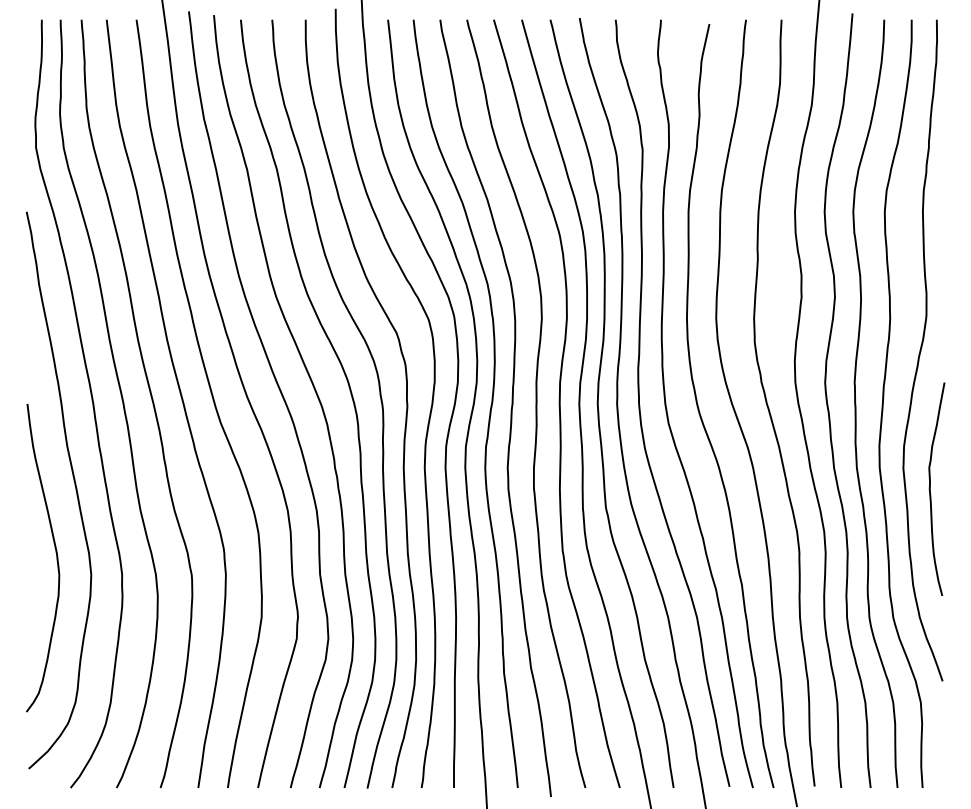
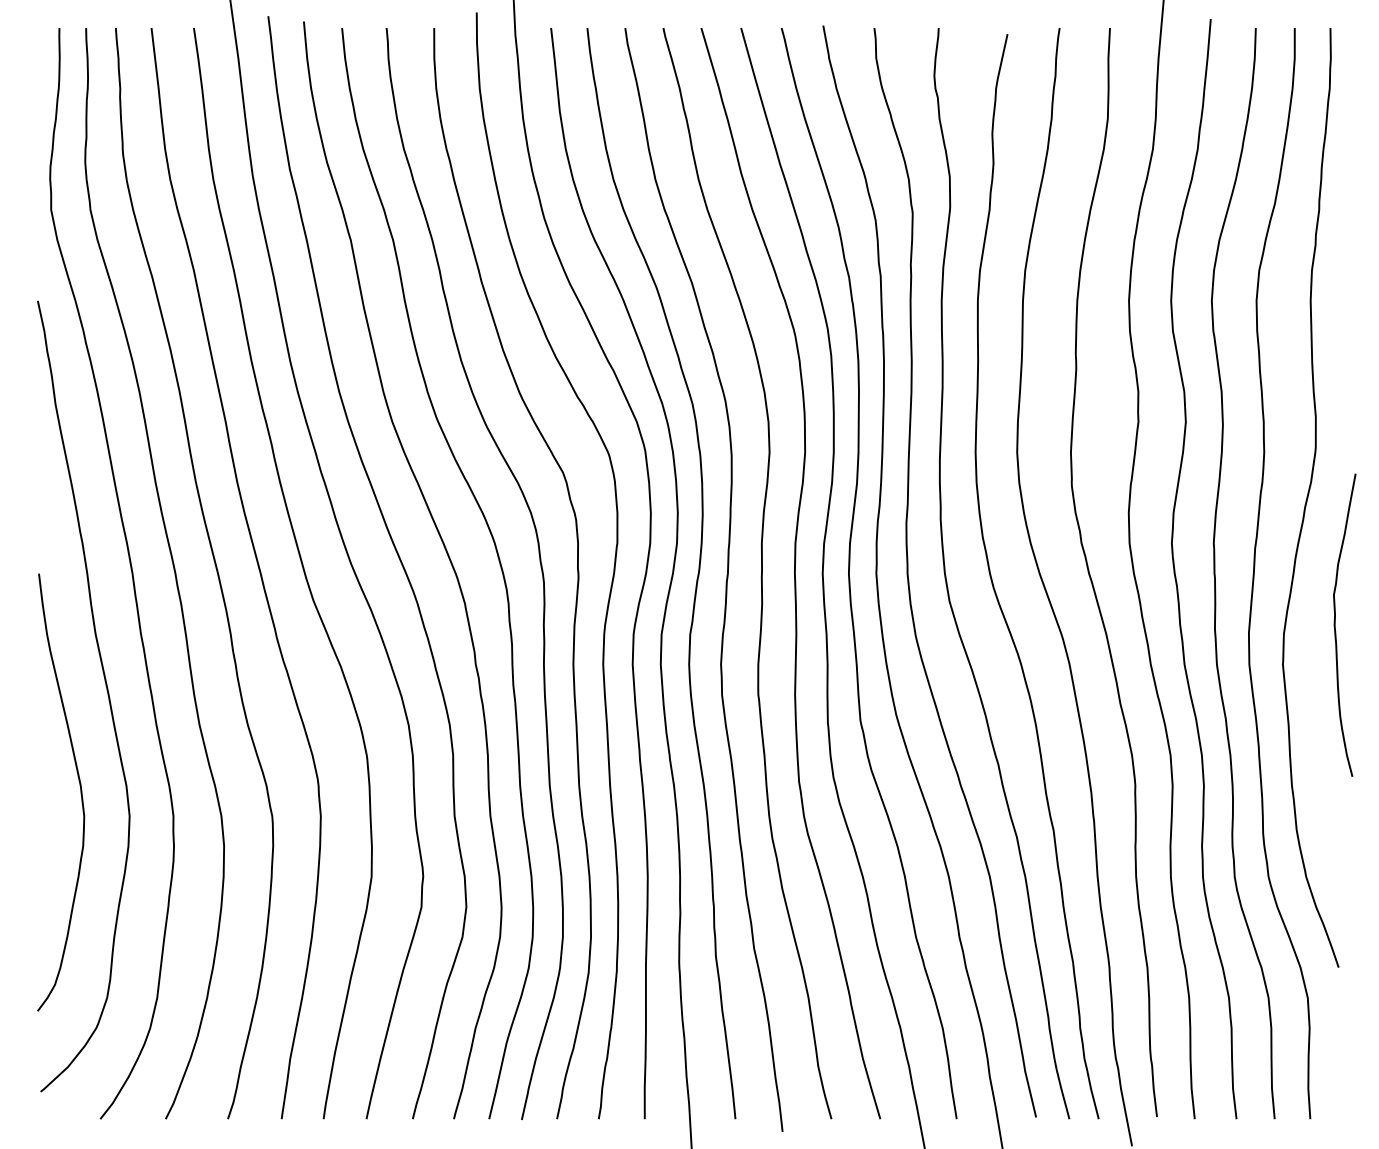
curve: (930, 488) -> (1335, 624), moved

